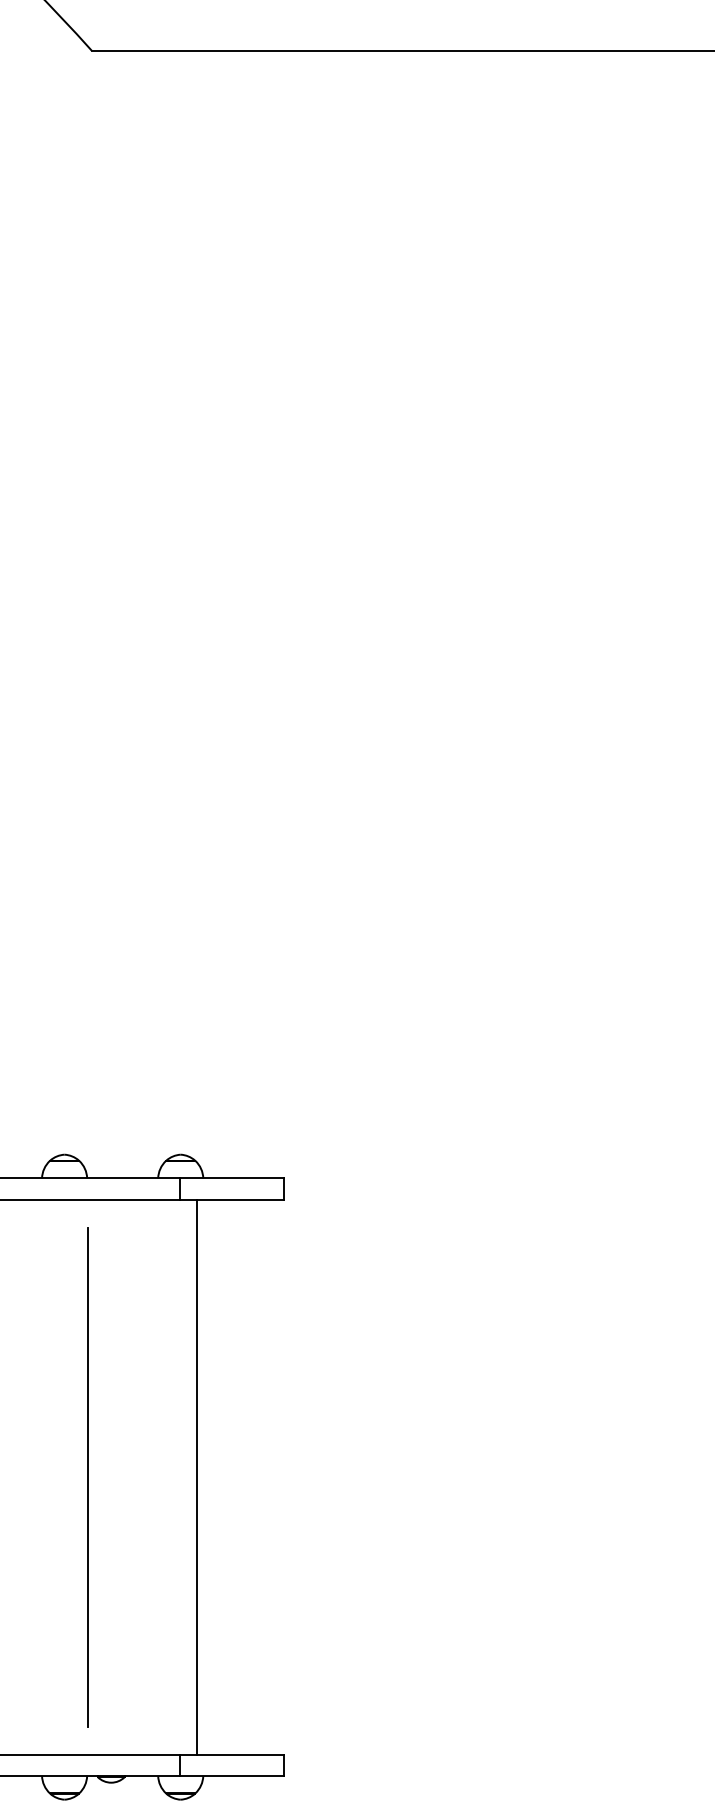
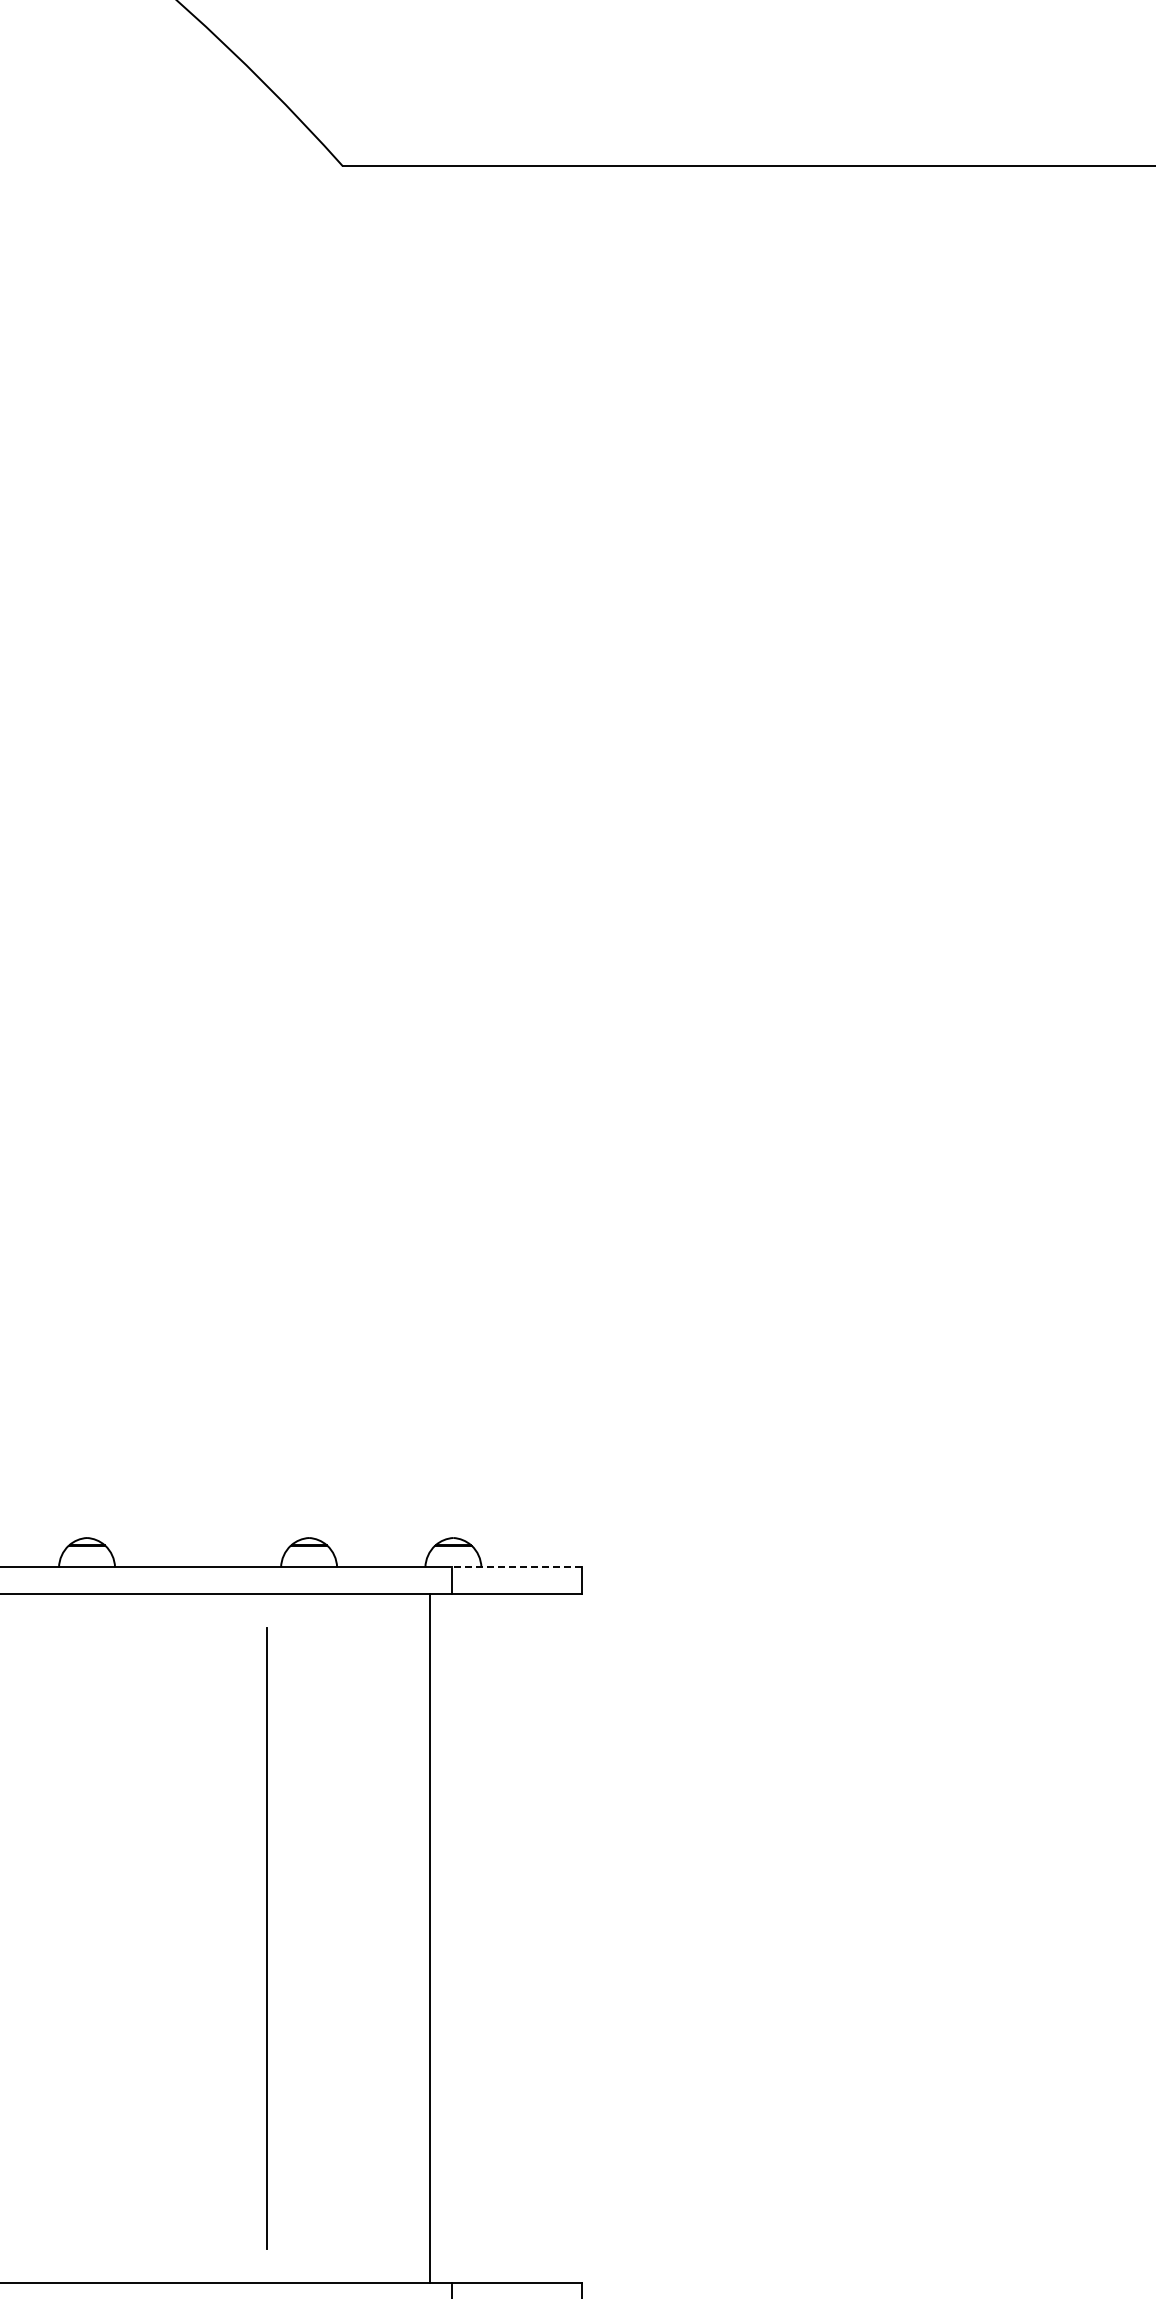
line: (231, 1178) -> (516, 1567), solid -> dashed
line: (87, 1477) -> (266, 1938), moved
line: (196, 1477) -> (429, 1938), moved

